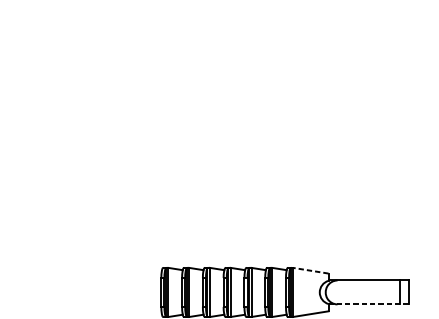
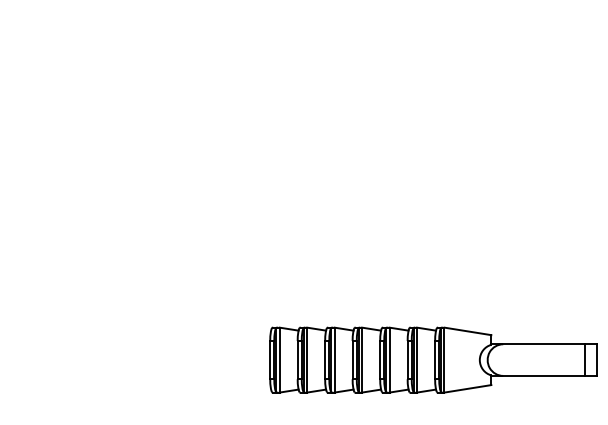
line: (310, 270) -> (467, 331), dashed -> solid
line: (368, 304) -> (544, 375), dashed -> solid

